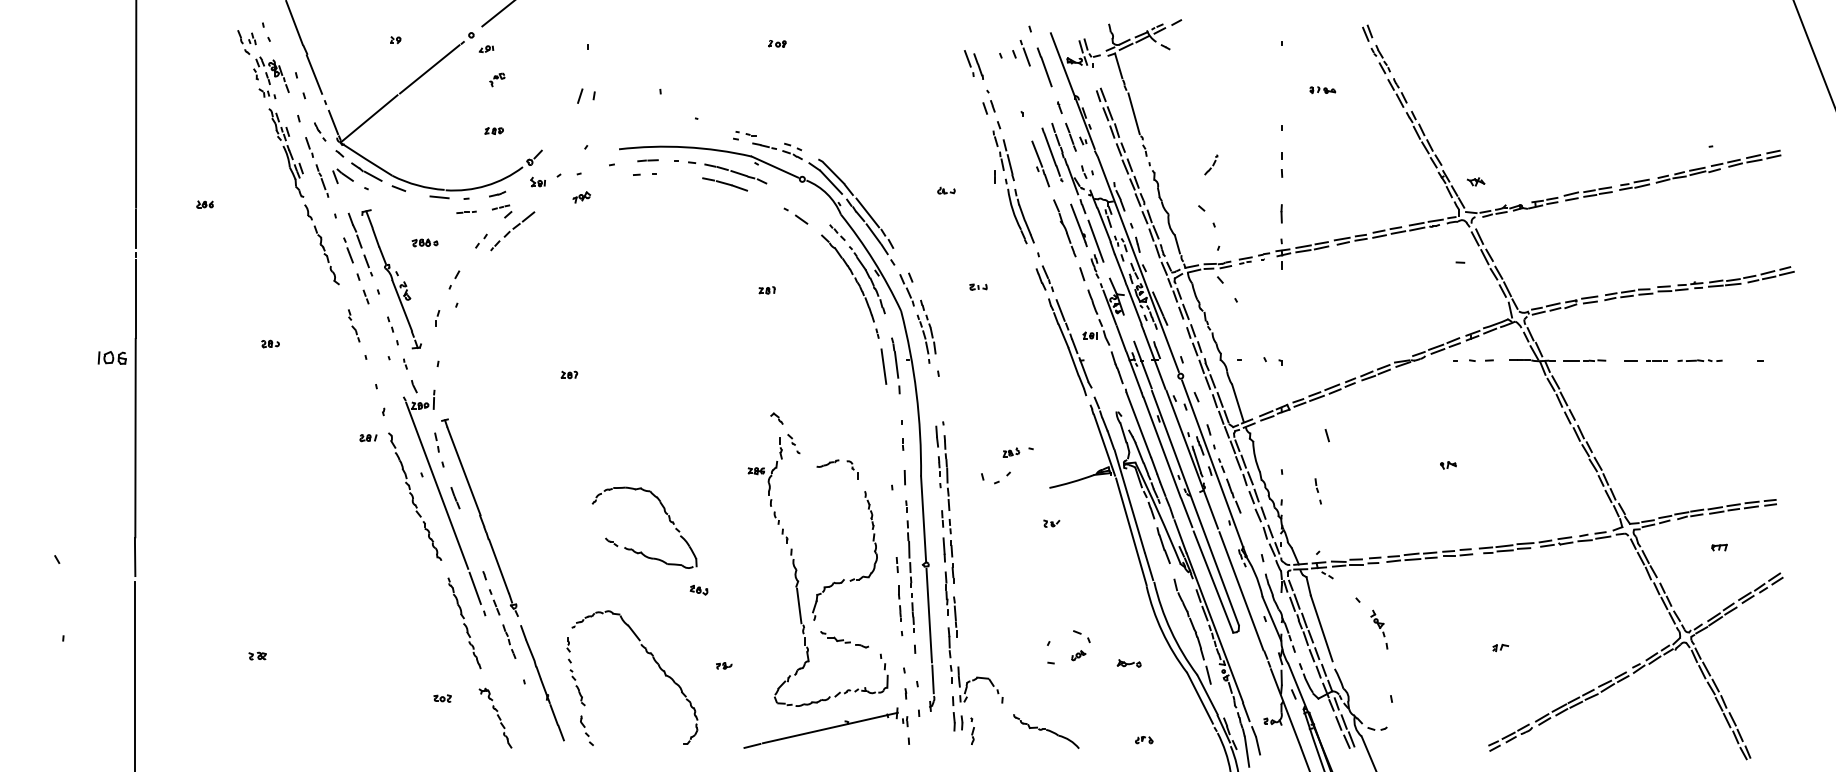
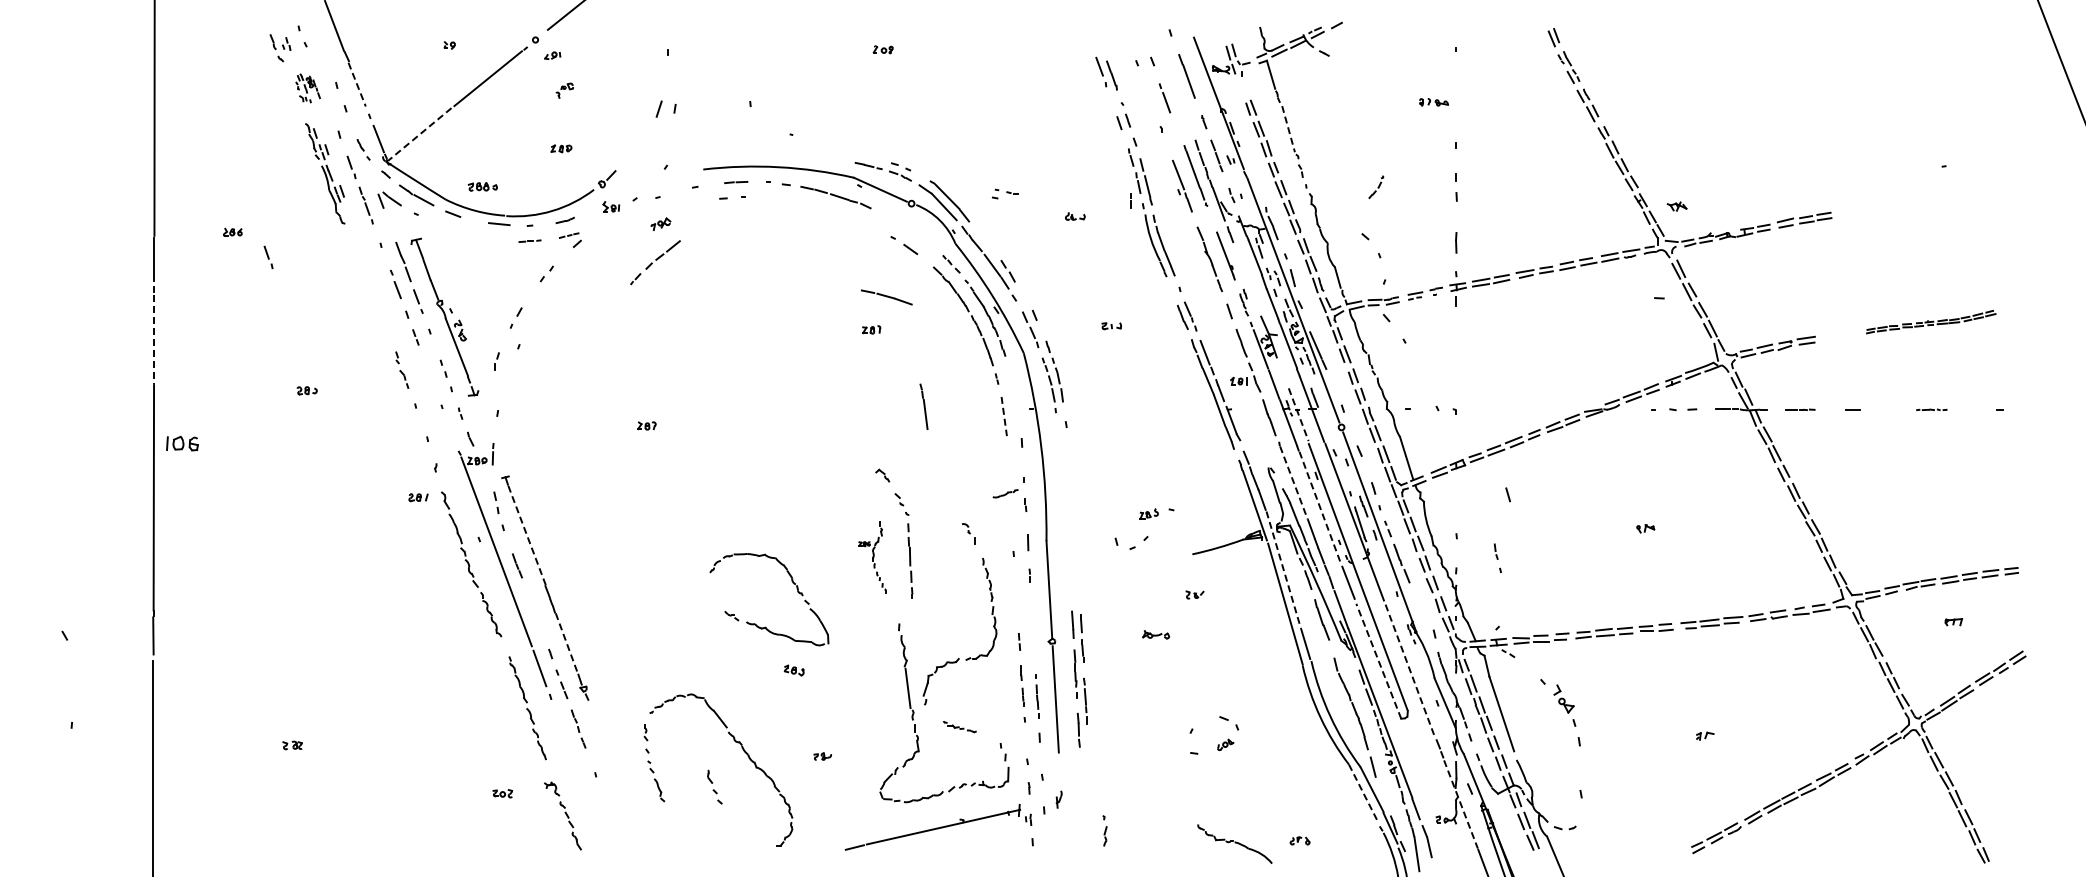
line: (1024, 53) -> (1164, 98), moved
line: (314, 75) -> (357, 85), solid -> dashed
part: (270, 78) -> (307, 88), size x0.6
part: (1322, 90) -> (1433, 102), moved
line: (1134, 114) -> (1288, 129), solid -> dashed
line: (369, 118) -> (419, 134), solid -> dashed
part: (745, 135) -> (1005, 193), moved
part: (1699, 170) -> (1931, 193), removed
part: (724, 184) -> (886, 297), moved
line: (867, 212) -> (985, 241), removed
part: (236, 226) -> (268, 257), added
part: (512, 231) -> (655, 262), moved
line: (1095, 240) -> (1244, 273), removed
part: (424, 242) -> (482, 186), moved
part: (321, 244) -> (365, 277), removed
part: (1699, 283) -> (1931, 321), size x0.6
line: (136, 298) -> (154, 339), solid -> dashed
part: (112, 357) -> (182, 443), moved
line: (894, 357) -> (923, 406), moved
part: (1584, 360) -> (1800, 409), size x0.6
line: (1656, 360) -> (1882, 409), removed
part: (1699, 360) -> (1931, 409), size x0.6
line: (1142, 365) -> (1298, 415), solid -> dashed
line: (884, 366) -> (1004, 416), solid -> dashed
line: (1138, 424) -> (1293, 482), solid -> dashed
line: (1162, 447) -> (1320, 508), solid -> dashed
part: (827, 463) -> (1005, 493), moved
line: (464, 472) -> (527, 536), solid -> dashed
part: (943, 477) -> (1071, 542), removed
part: (767, 490) -> (872, 557), size x0.6
line: (1129, 501) -> (1283, 569), solid -> dashed
part: (641, 551) -> (765, 626), moved
part: (909, 553) -> (910, 560), moved
line: (499, 567) -> (567, 644), solid -> dashed
line: (1213, 582) -> (1378, 661), solid -> dashed
line: (1241, 591) -> (1410, 672), solid -> dashed
part: (1379, 629) -> (1567, 715), size x1.4
part: (844, 639) -> (959, 726), size x0.6
part: (1129, 663) -> (1156, 634), moved
line: (932, 679) -> (1059, 771), removed
part: (542, 683) -> (616, 776), removed
part: (967, 697) -> (1099, 792), removed
line: (1200, 698) -> (1363, 793), solid -> dashed
line: (1286, 708) -> (1461, 804), solid -> dashed
part: (586, 730) -> (714, 786), moved
part: (1046, 730) -> (1234, 843), moved

